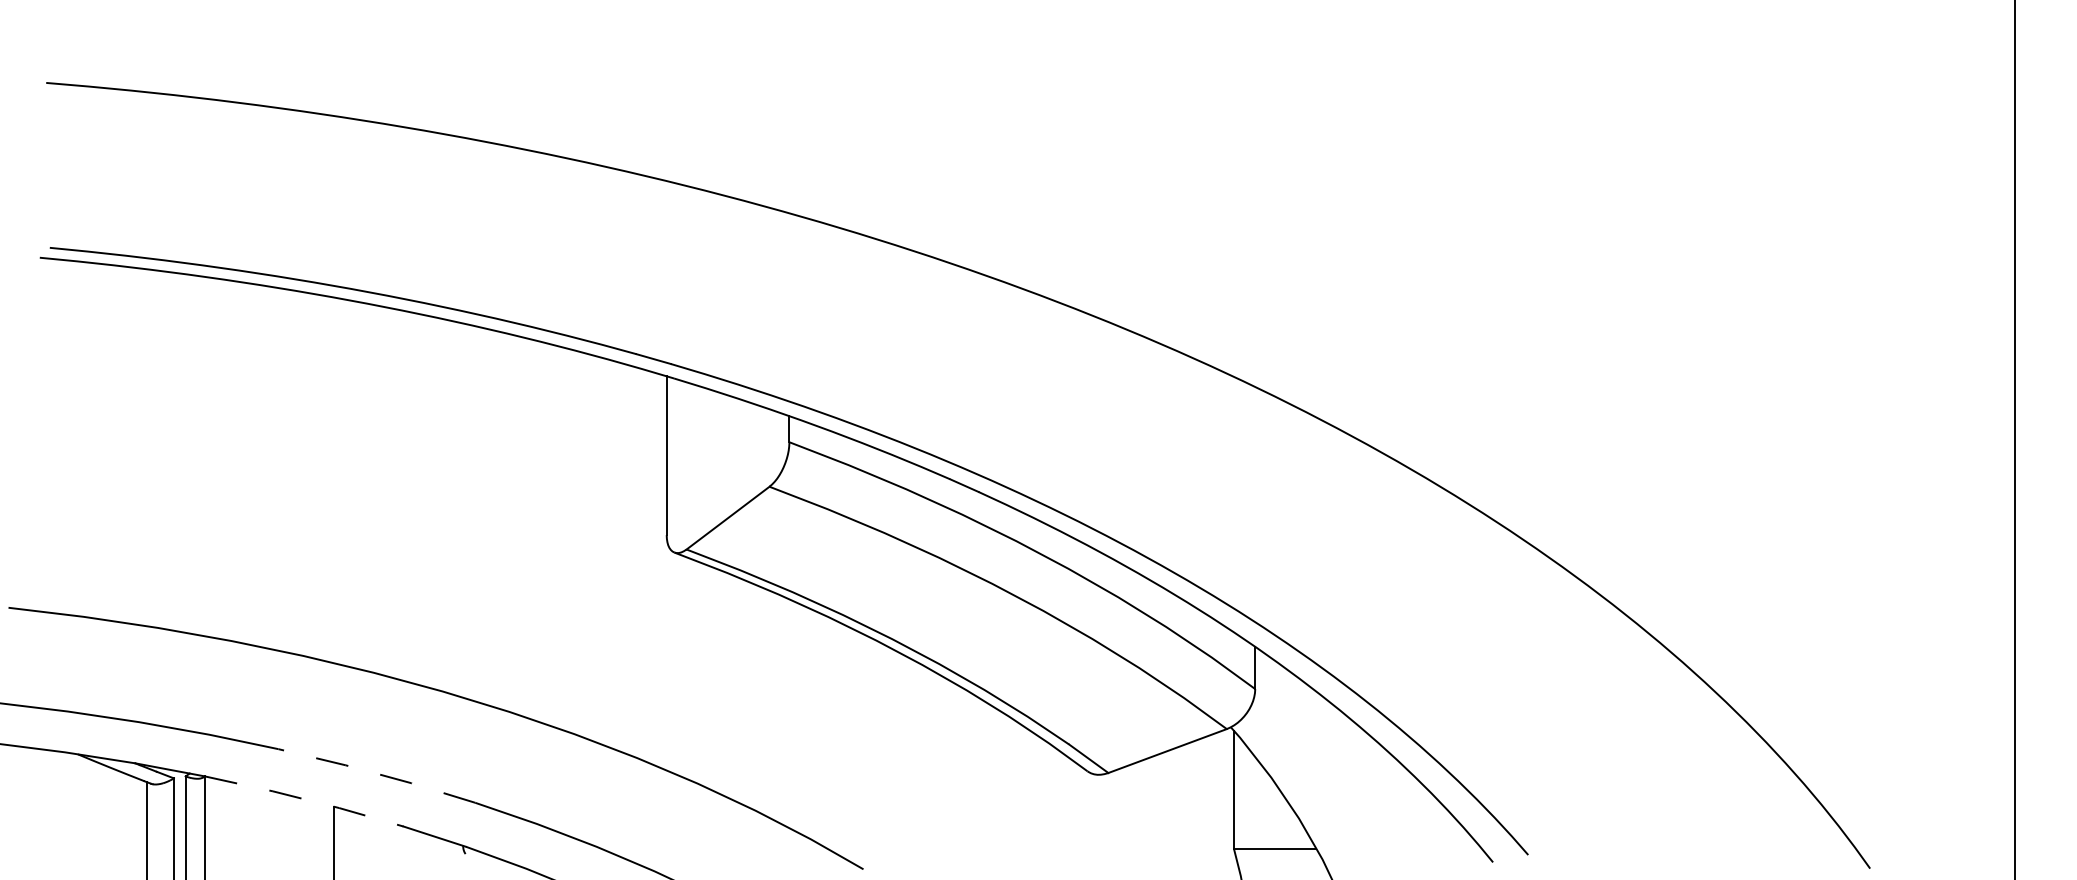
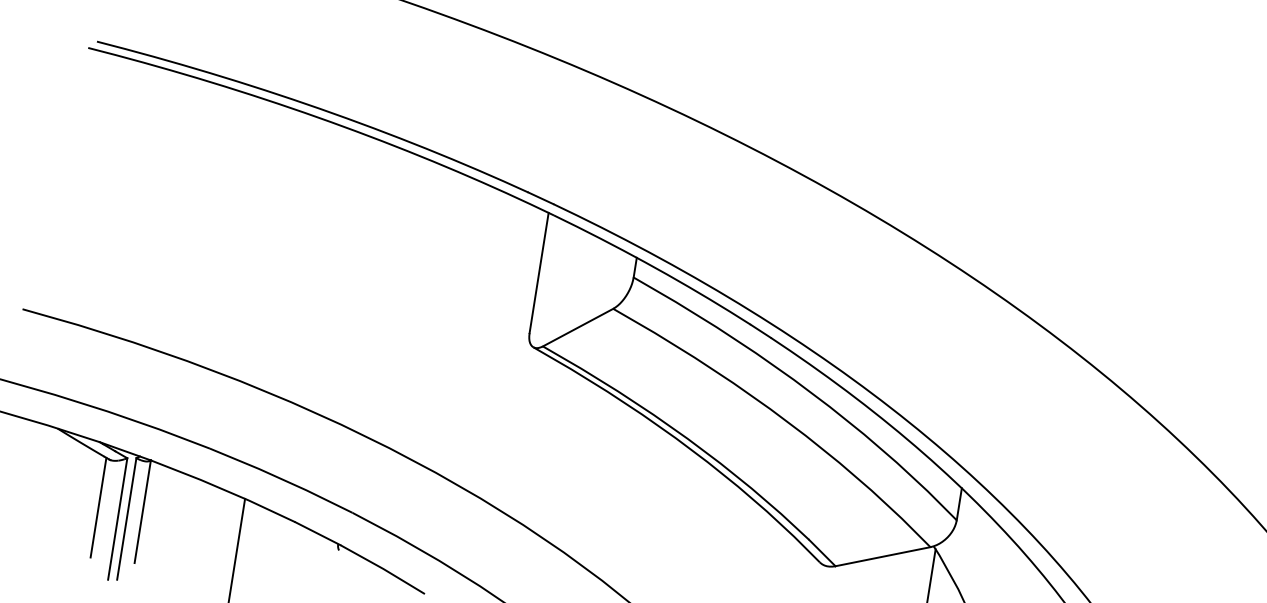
line: (376, 773) -> (281, 478), dashed -> solid
line: (304, 799) -> (223, 489), dashed -> solid

